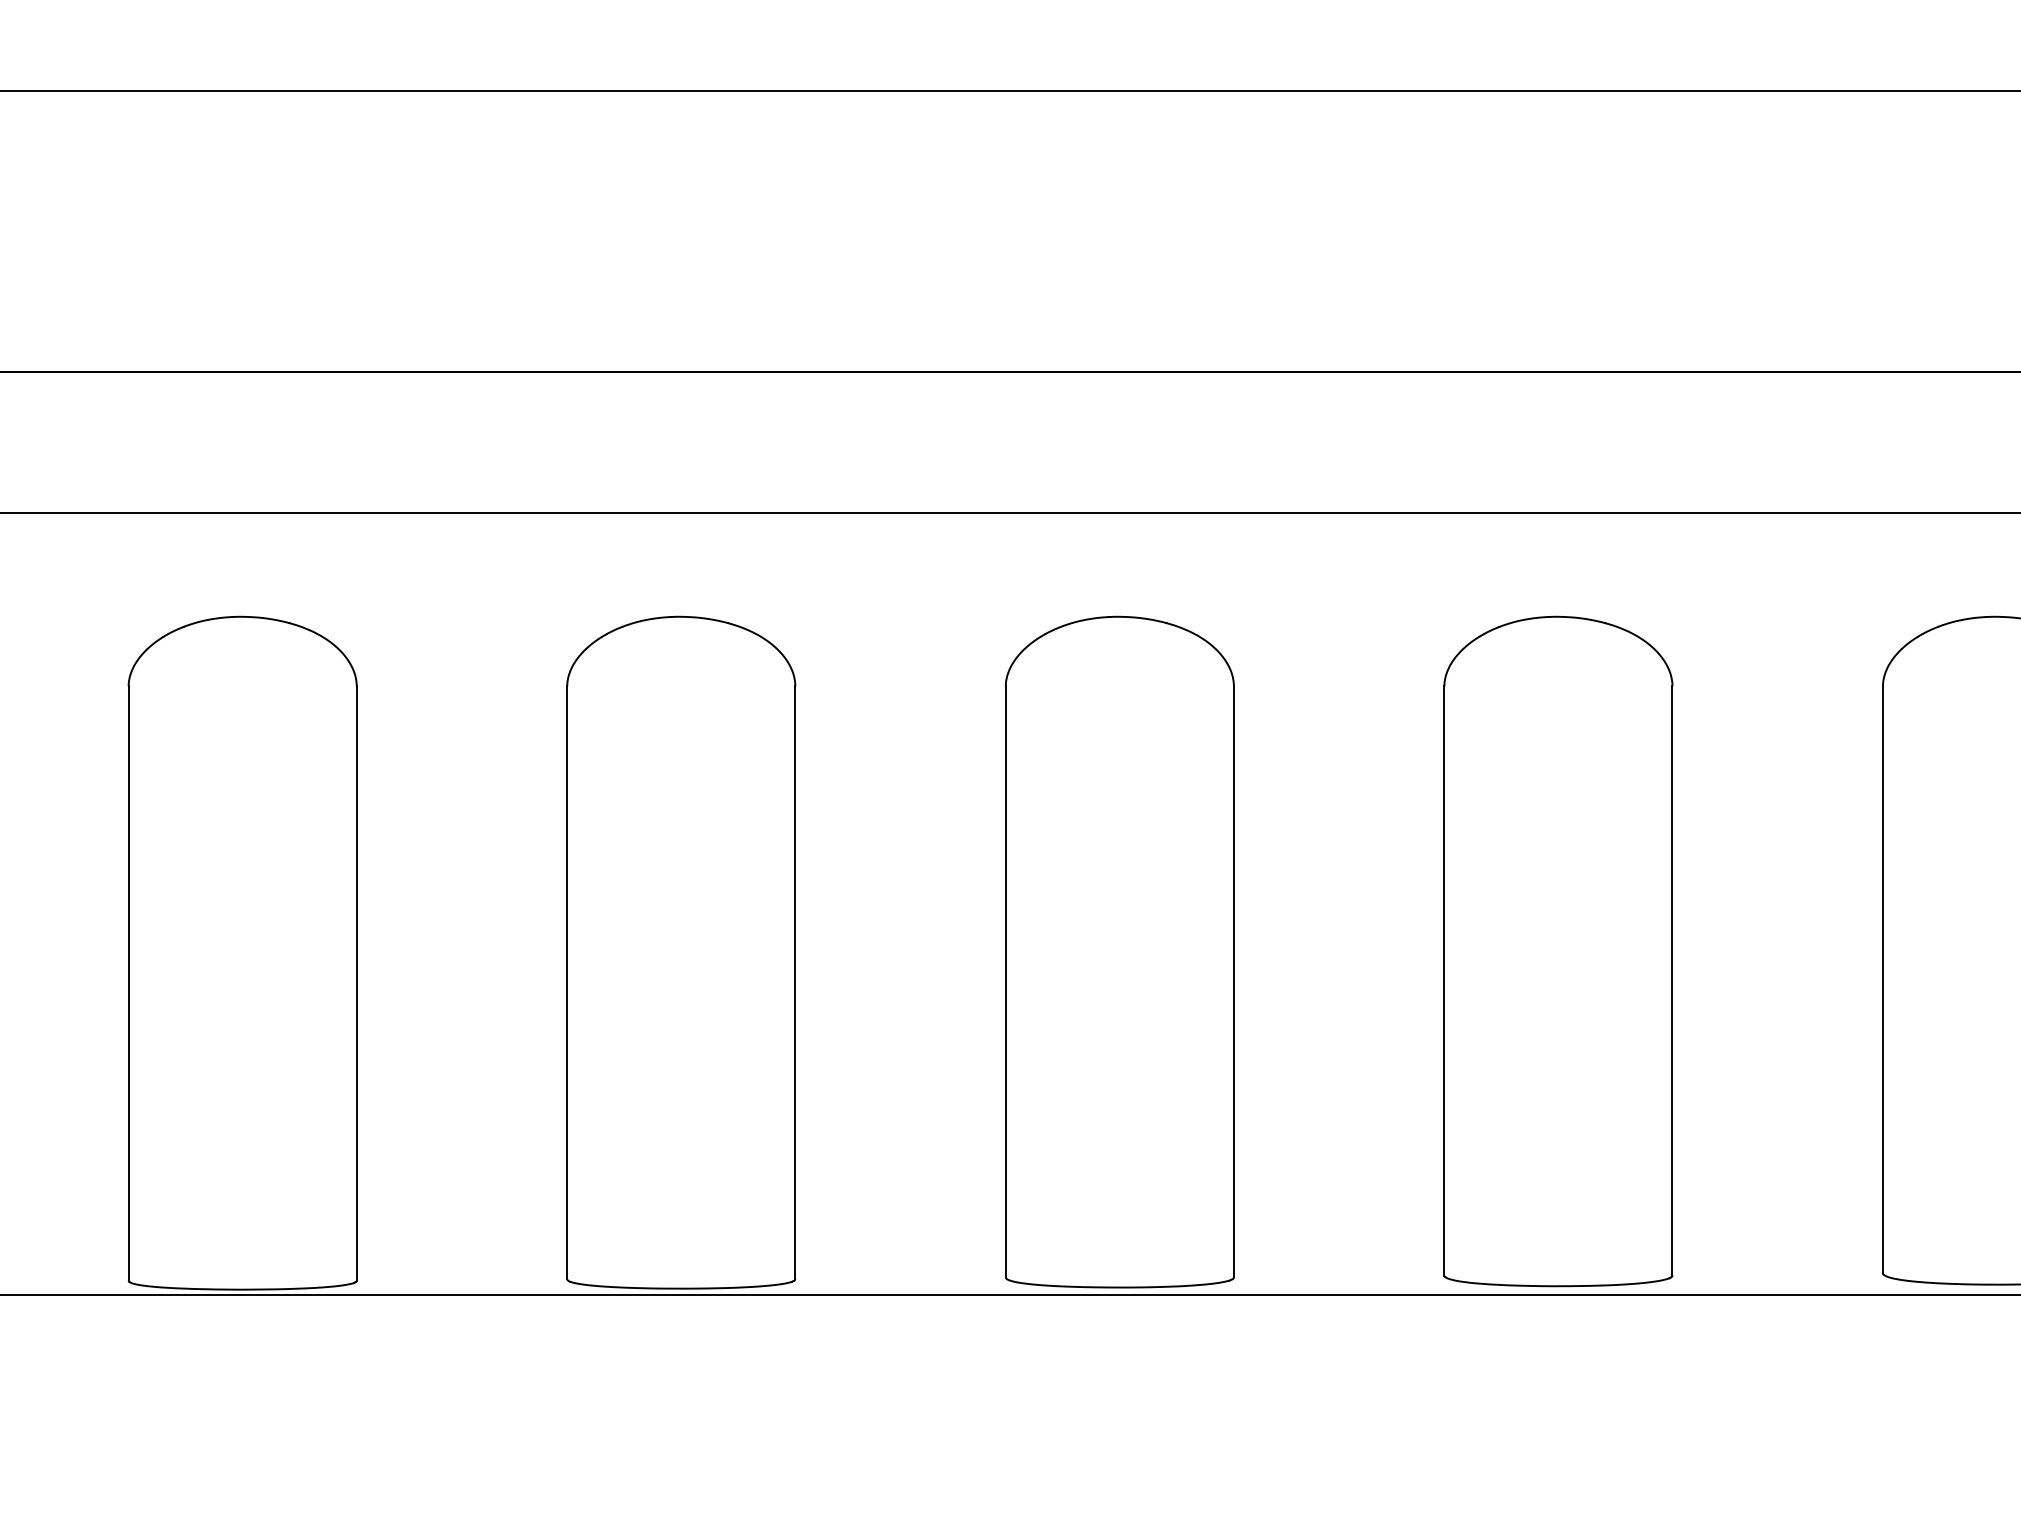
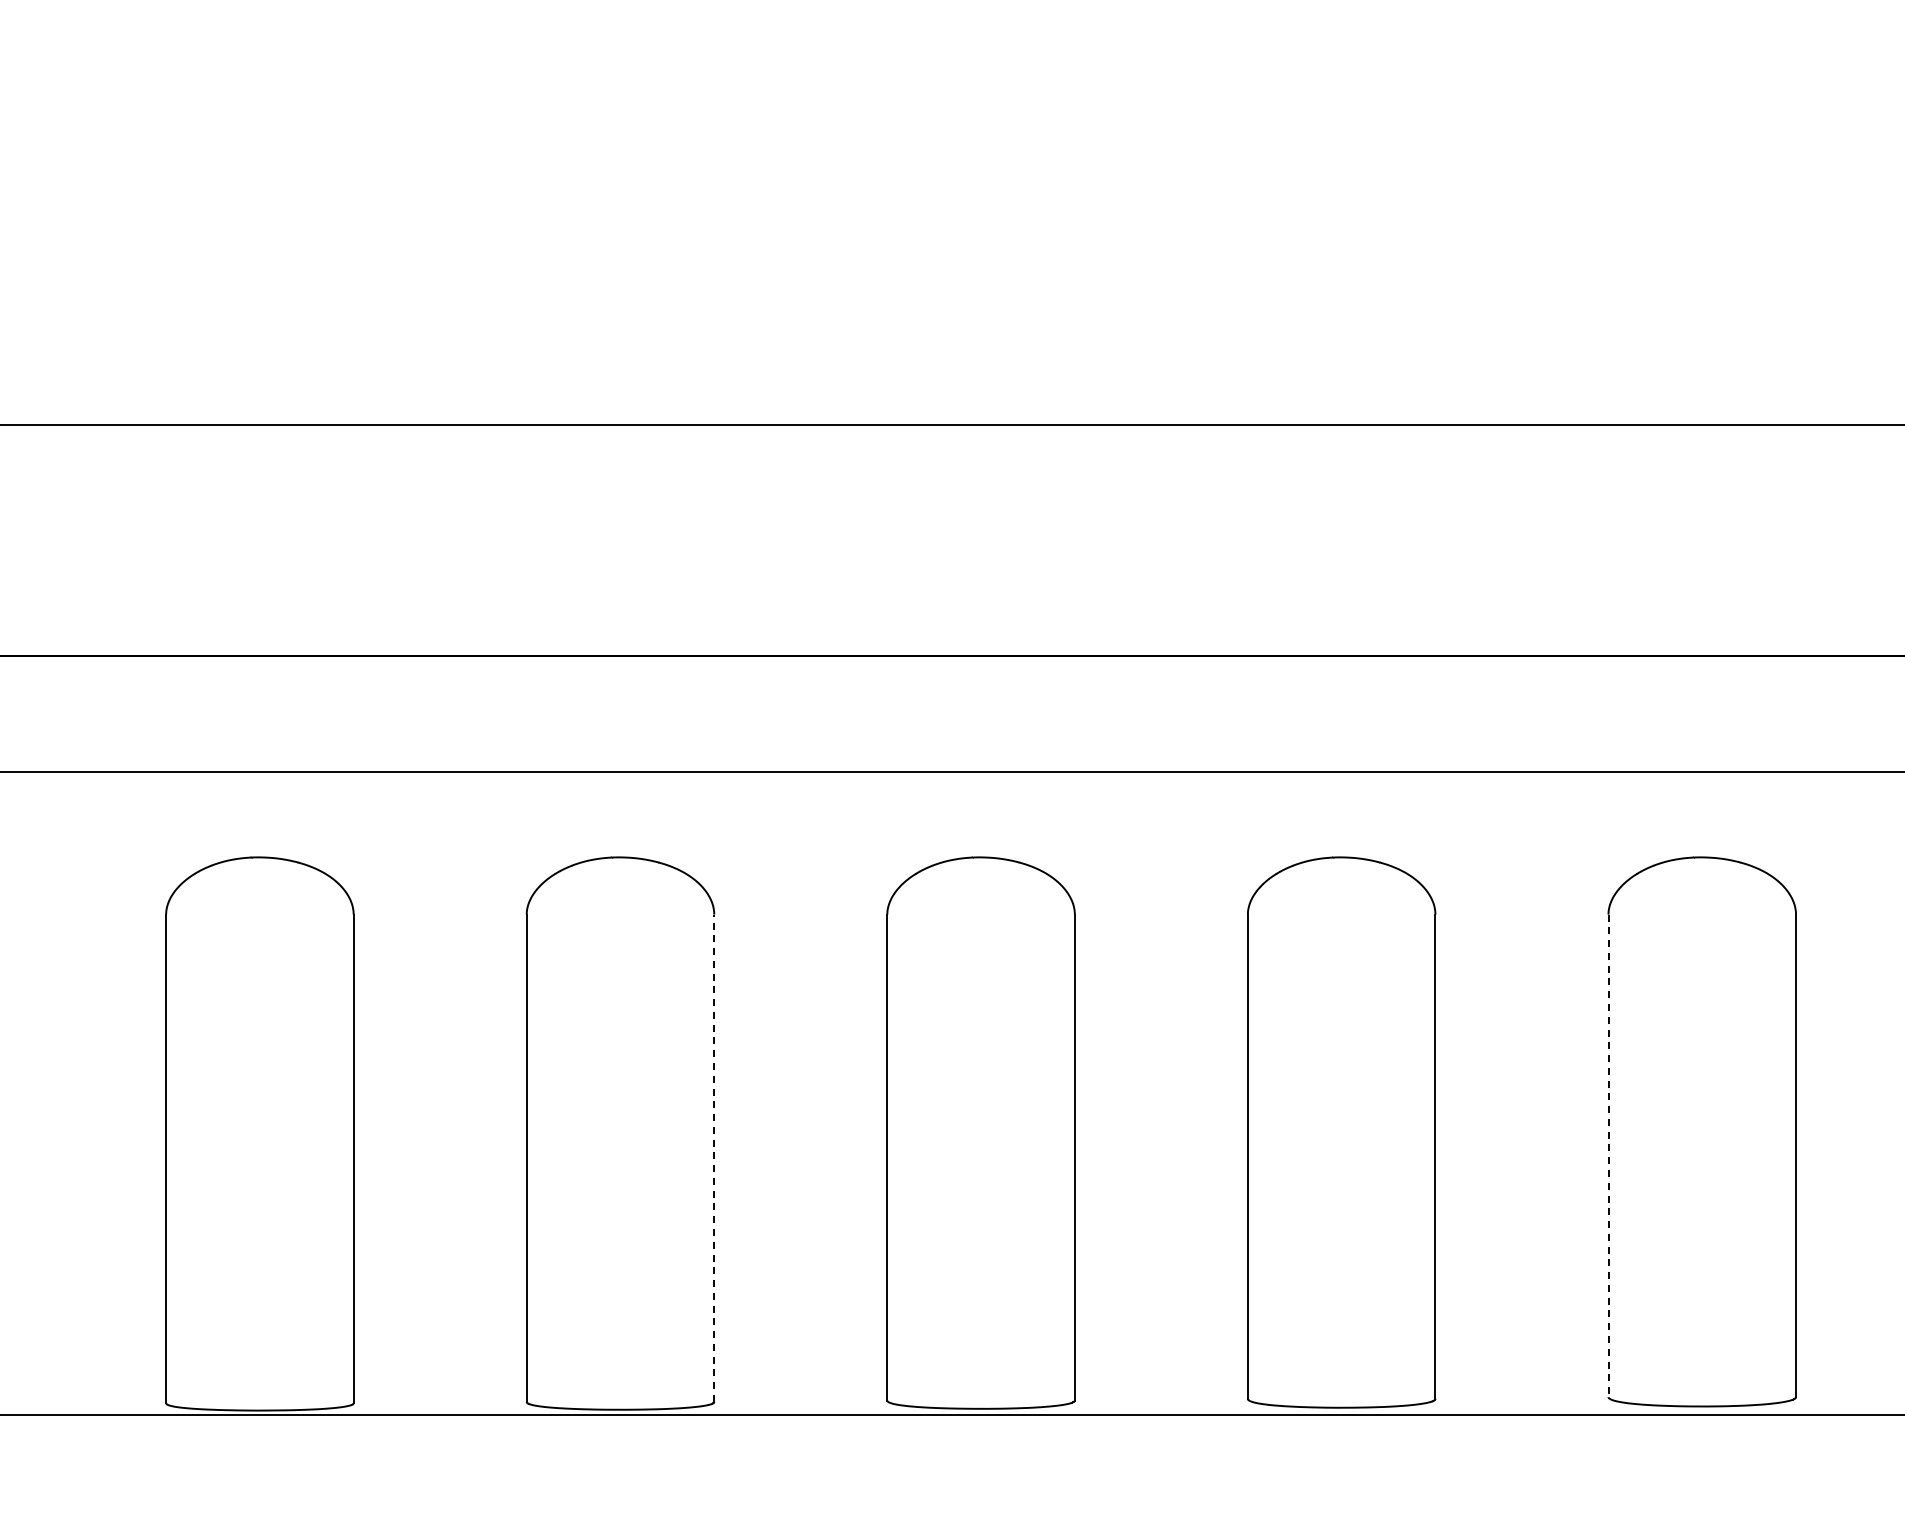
line: (1882, 980) -> (1608, 1156), solid -> dashed
line: (795, 983) -> (714, 1158), solid -> dashed

